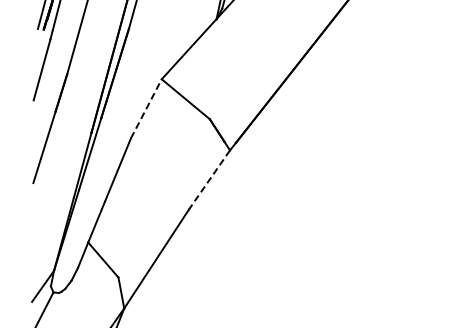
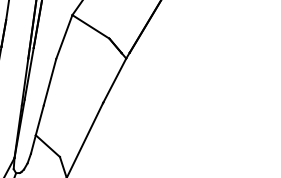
line: (146, 108) -> (64, 36), dashed -> solid
line: (209, 179) -> (114, 80), dashed -> solid

